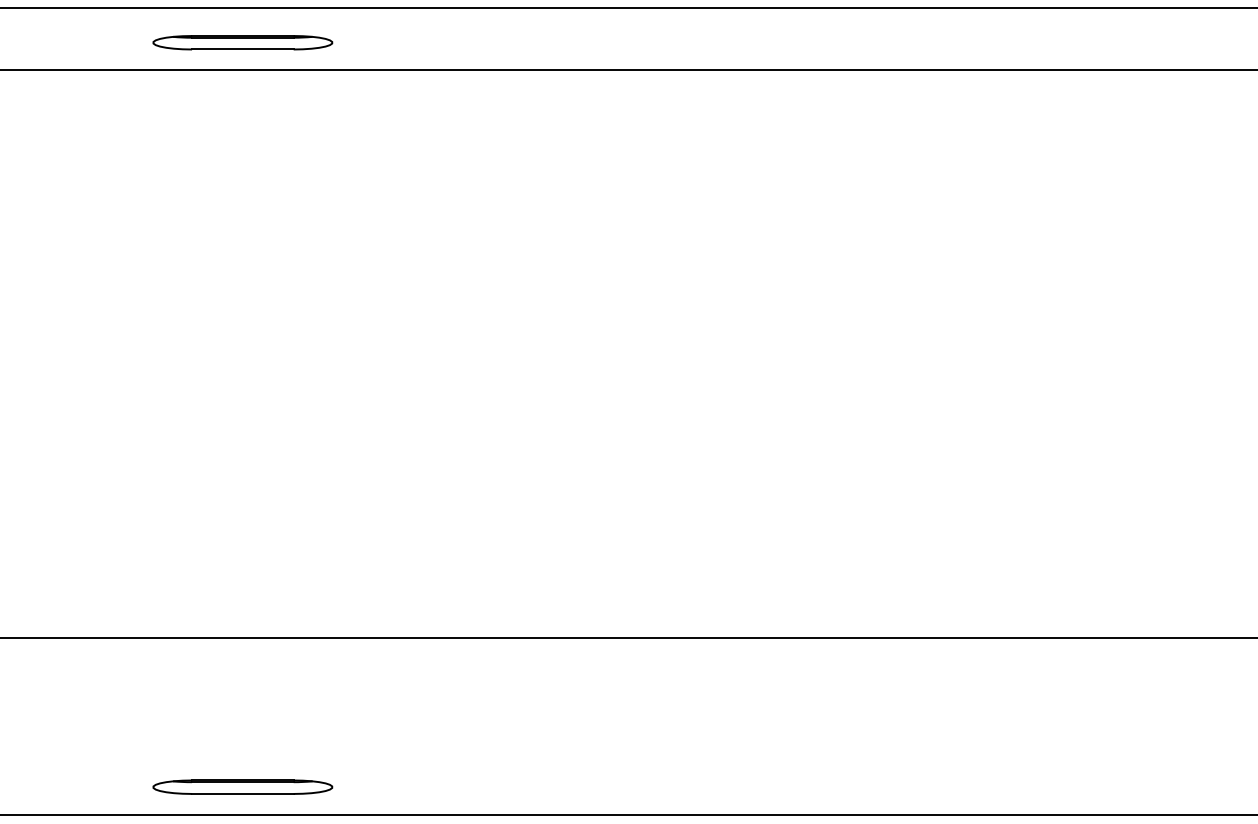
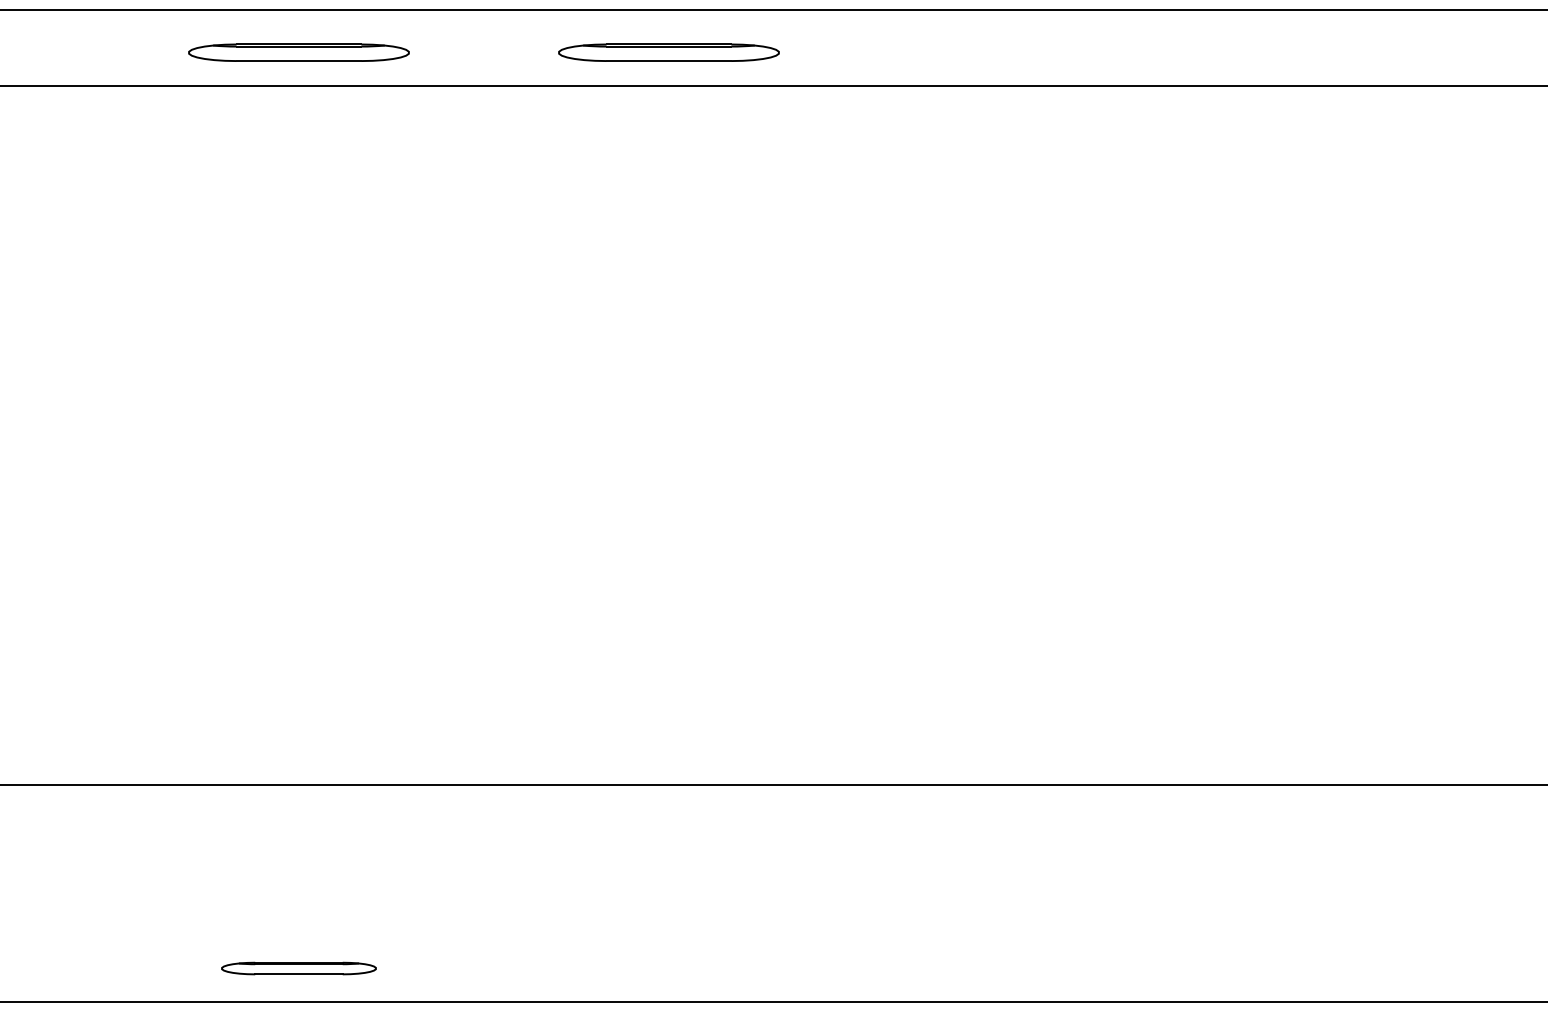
part: (543, 42) -> (668, 52), added
part: (242, 787) -> (298, 968), size x0.7

